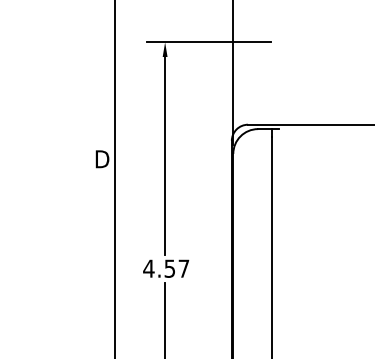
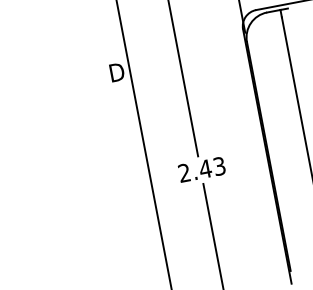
text: (166, 268) -> (202, 169), 4.57 -> 2.43

